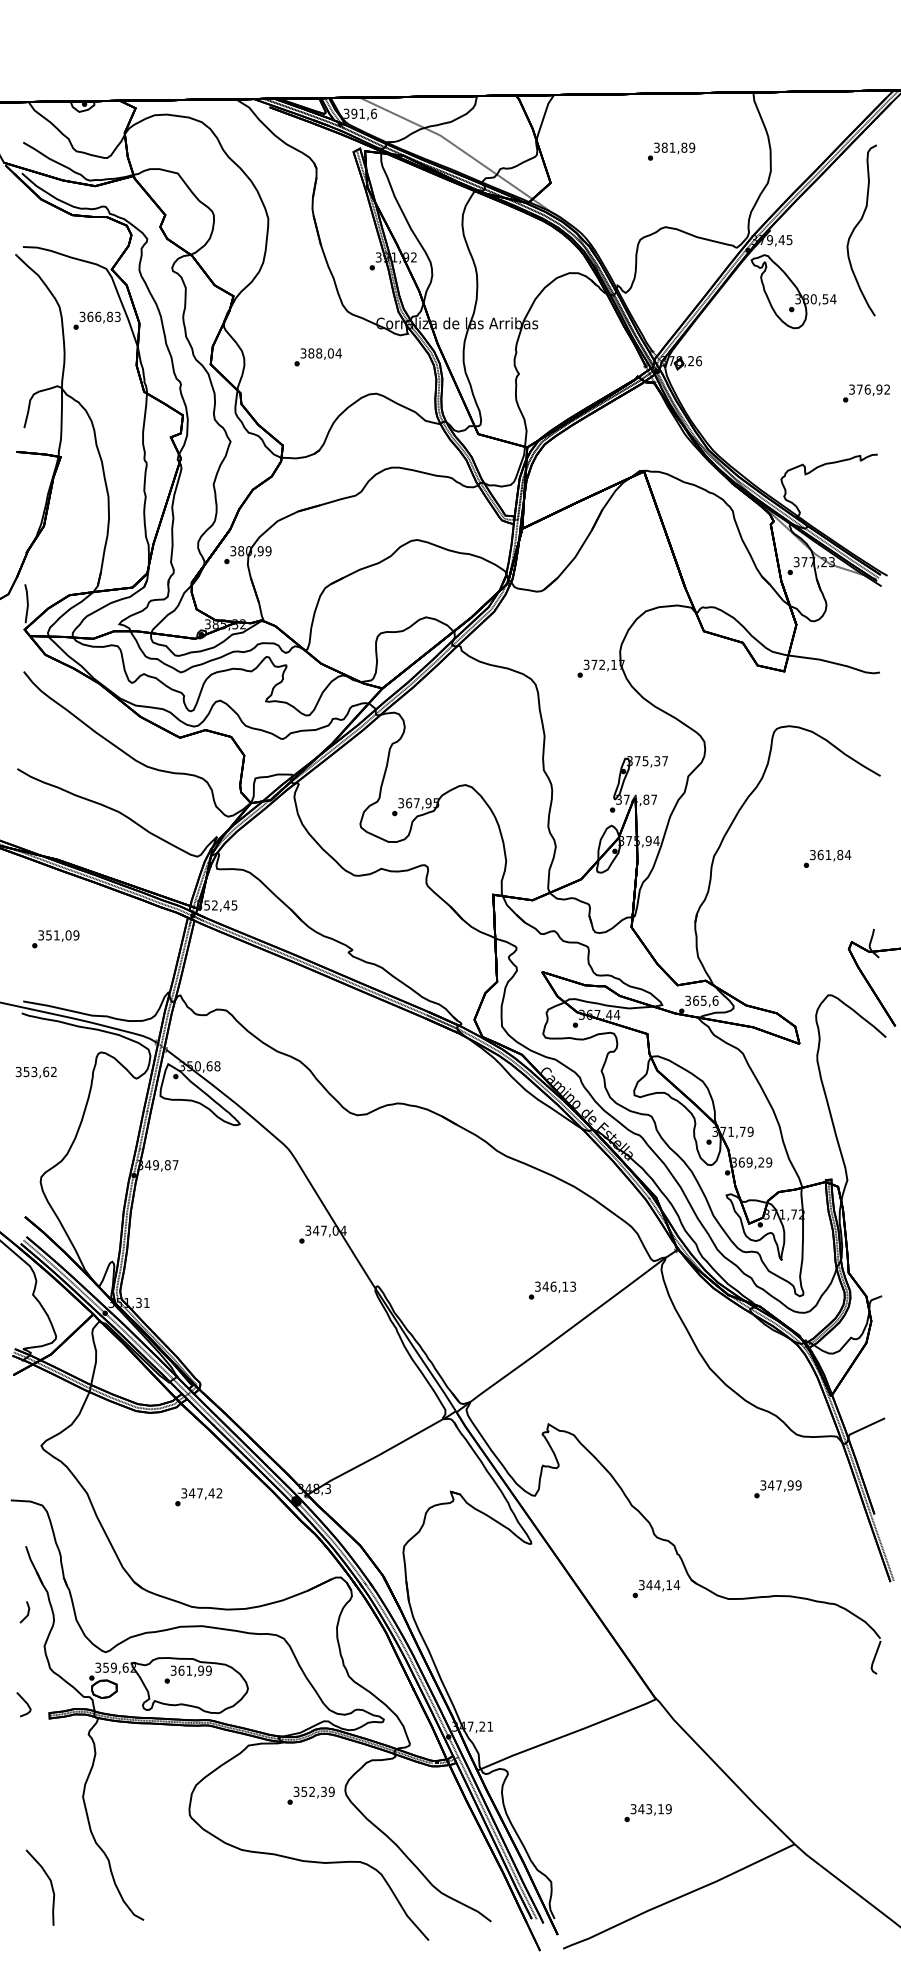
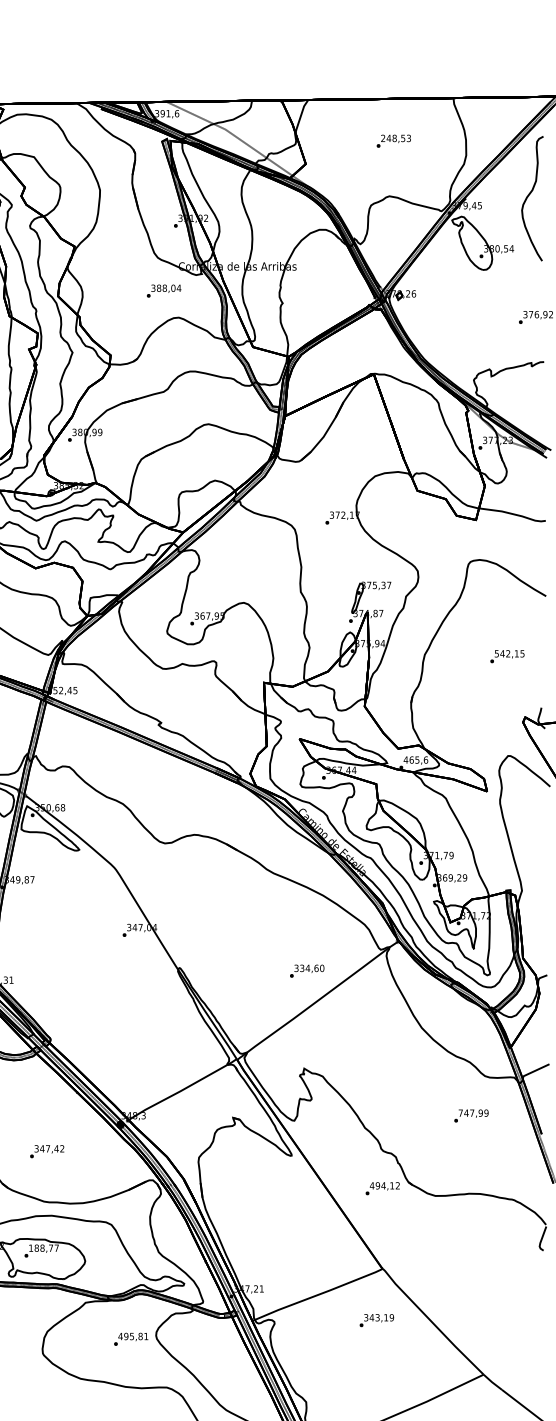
text: (674, 147) -> (396, 138), 381,89 -> 248,53
text: (317, 357) -> (163, 291), moved
text: (830, 855) -> (509, 654), 361,84 -> 542,15
text: (687, 1000) -> (405, 759), 365,6 -> 465,6
text: (559, 1286) -> (312, 968), 346,13 -> 334,60
text: (763, 1485) -> (460, 1113), 347,99 -> 747,99
text: (198, 1497) -> (47, 1151), moved
text: (659, 1585) -> (385, 1186), 344,14 -> 494,12
text: (190, 1670) -> (43, 1248), 361,99 -> 188,77
text: (313, 1791) -> (132, 1336), 352,39 -> 495,81
text: (647, 1813) -> (376, 1320), moved

